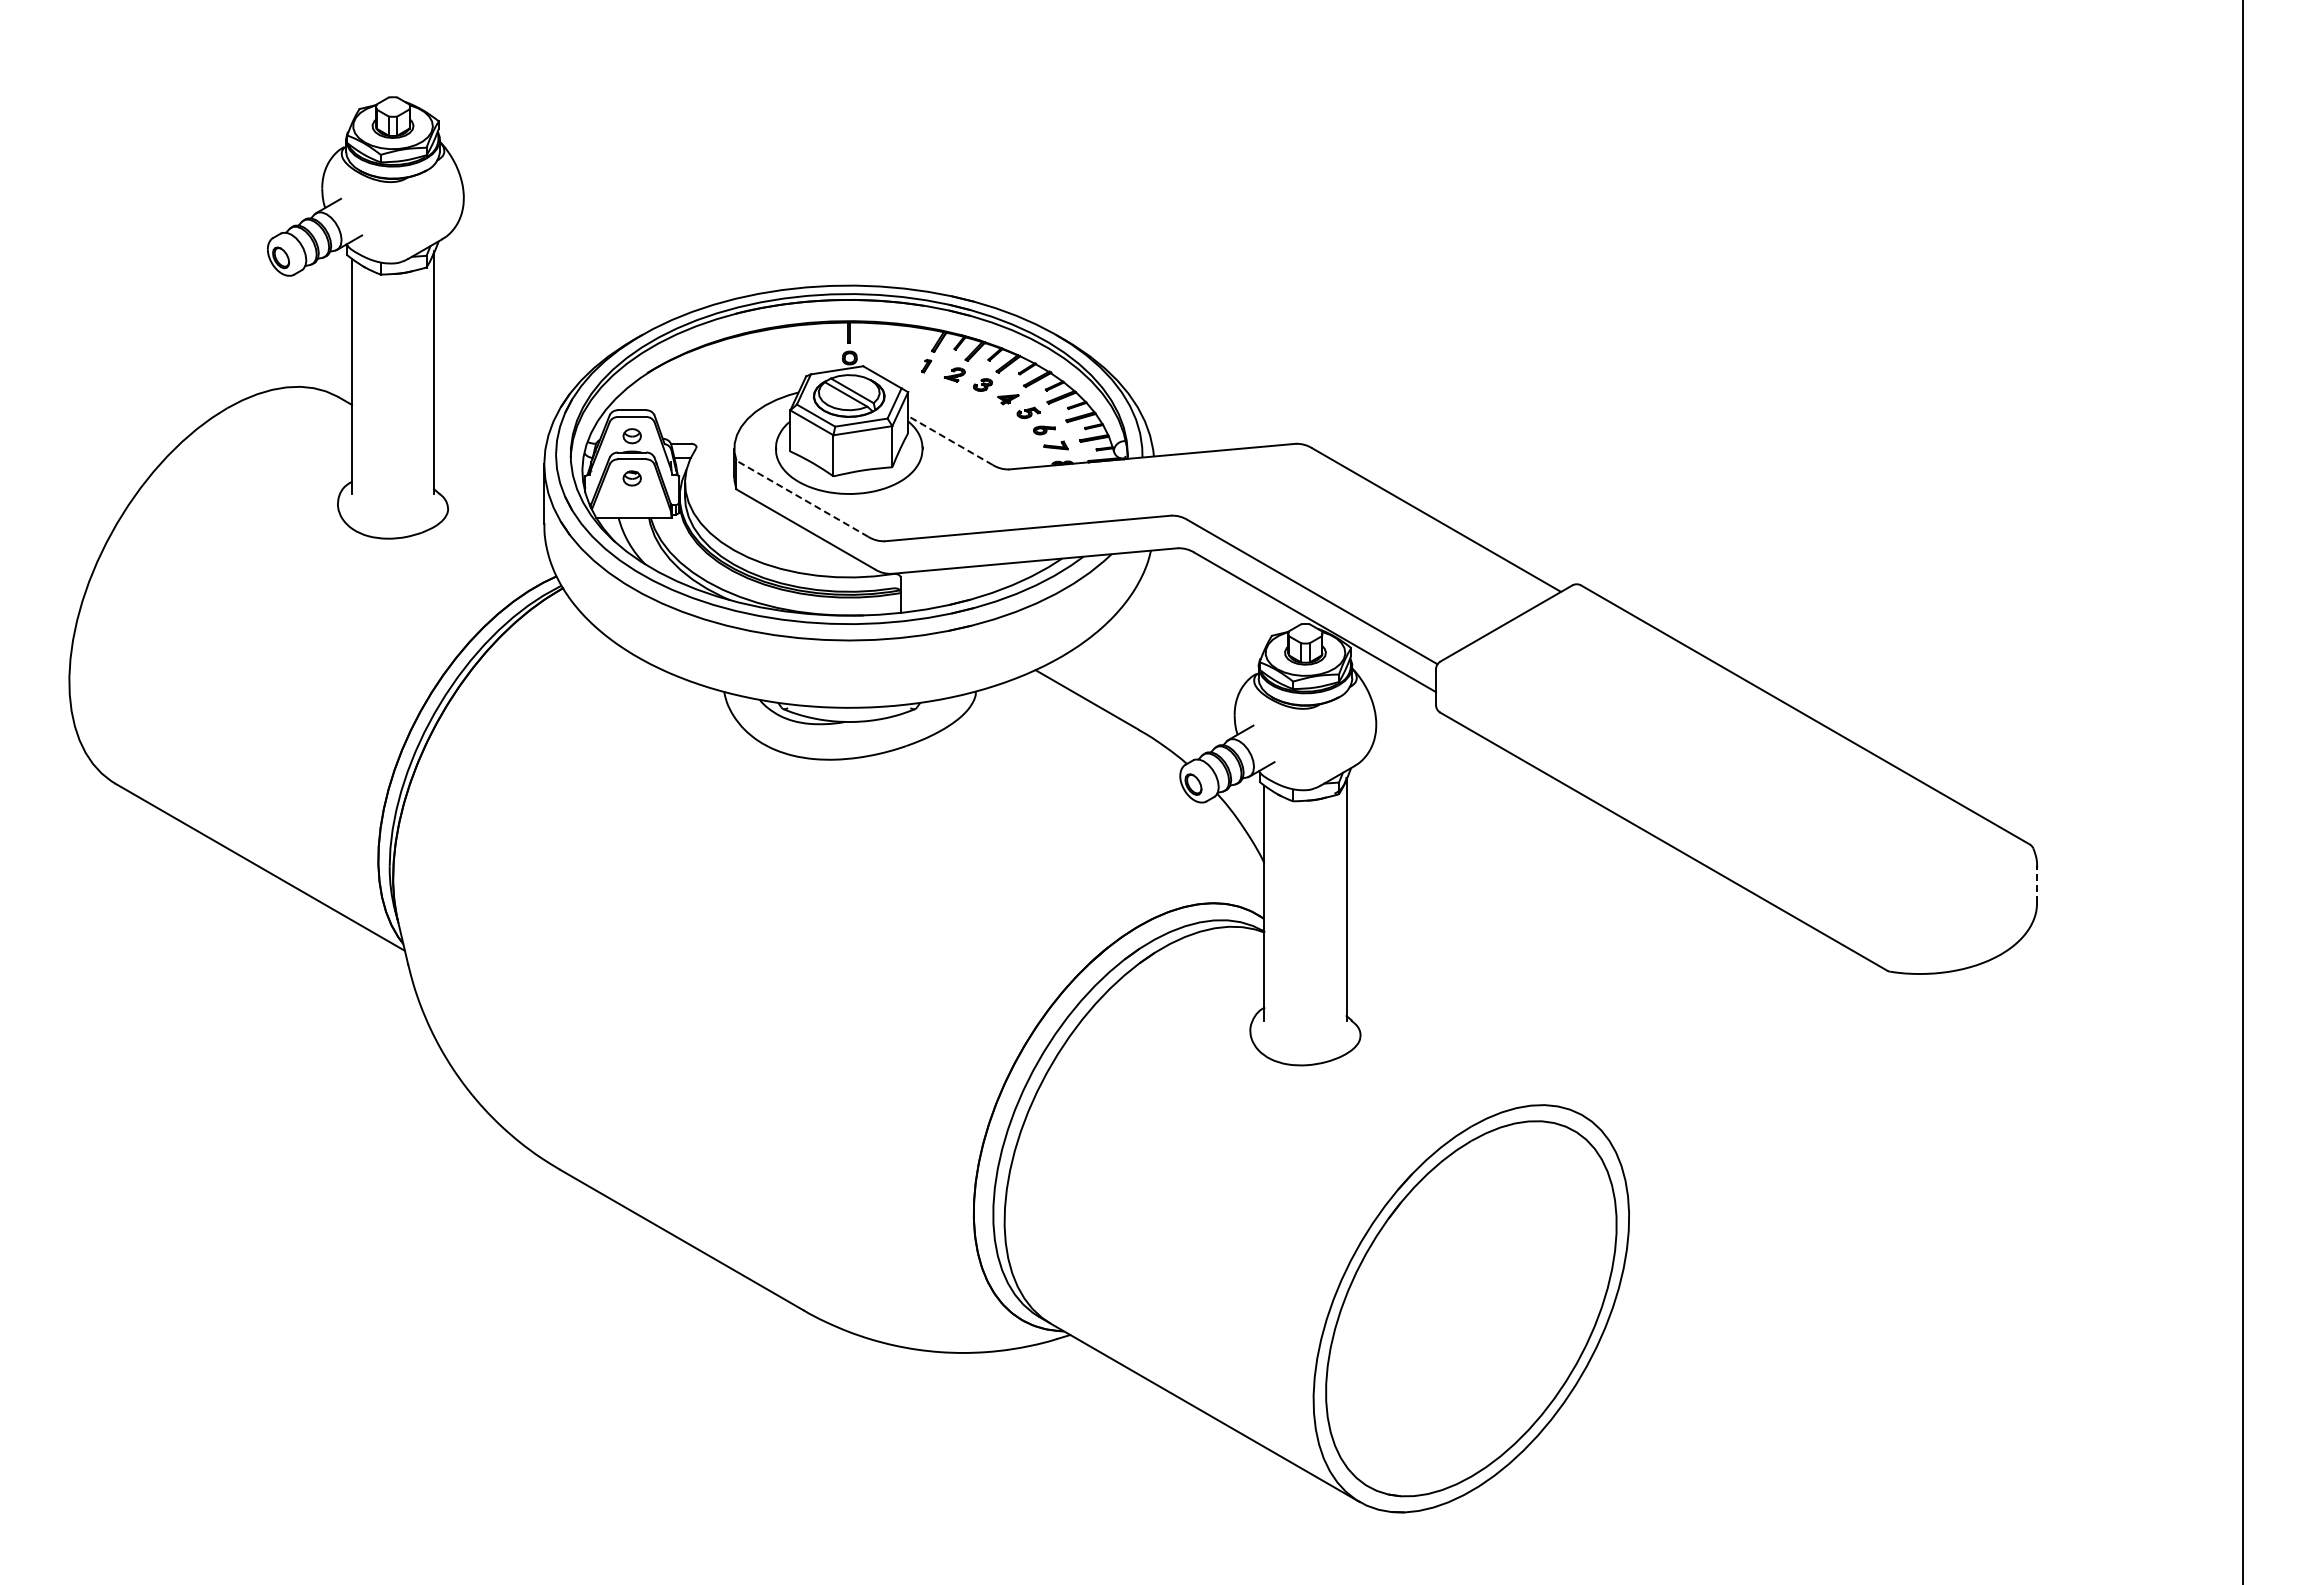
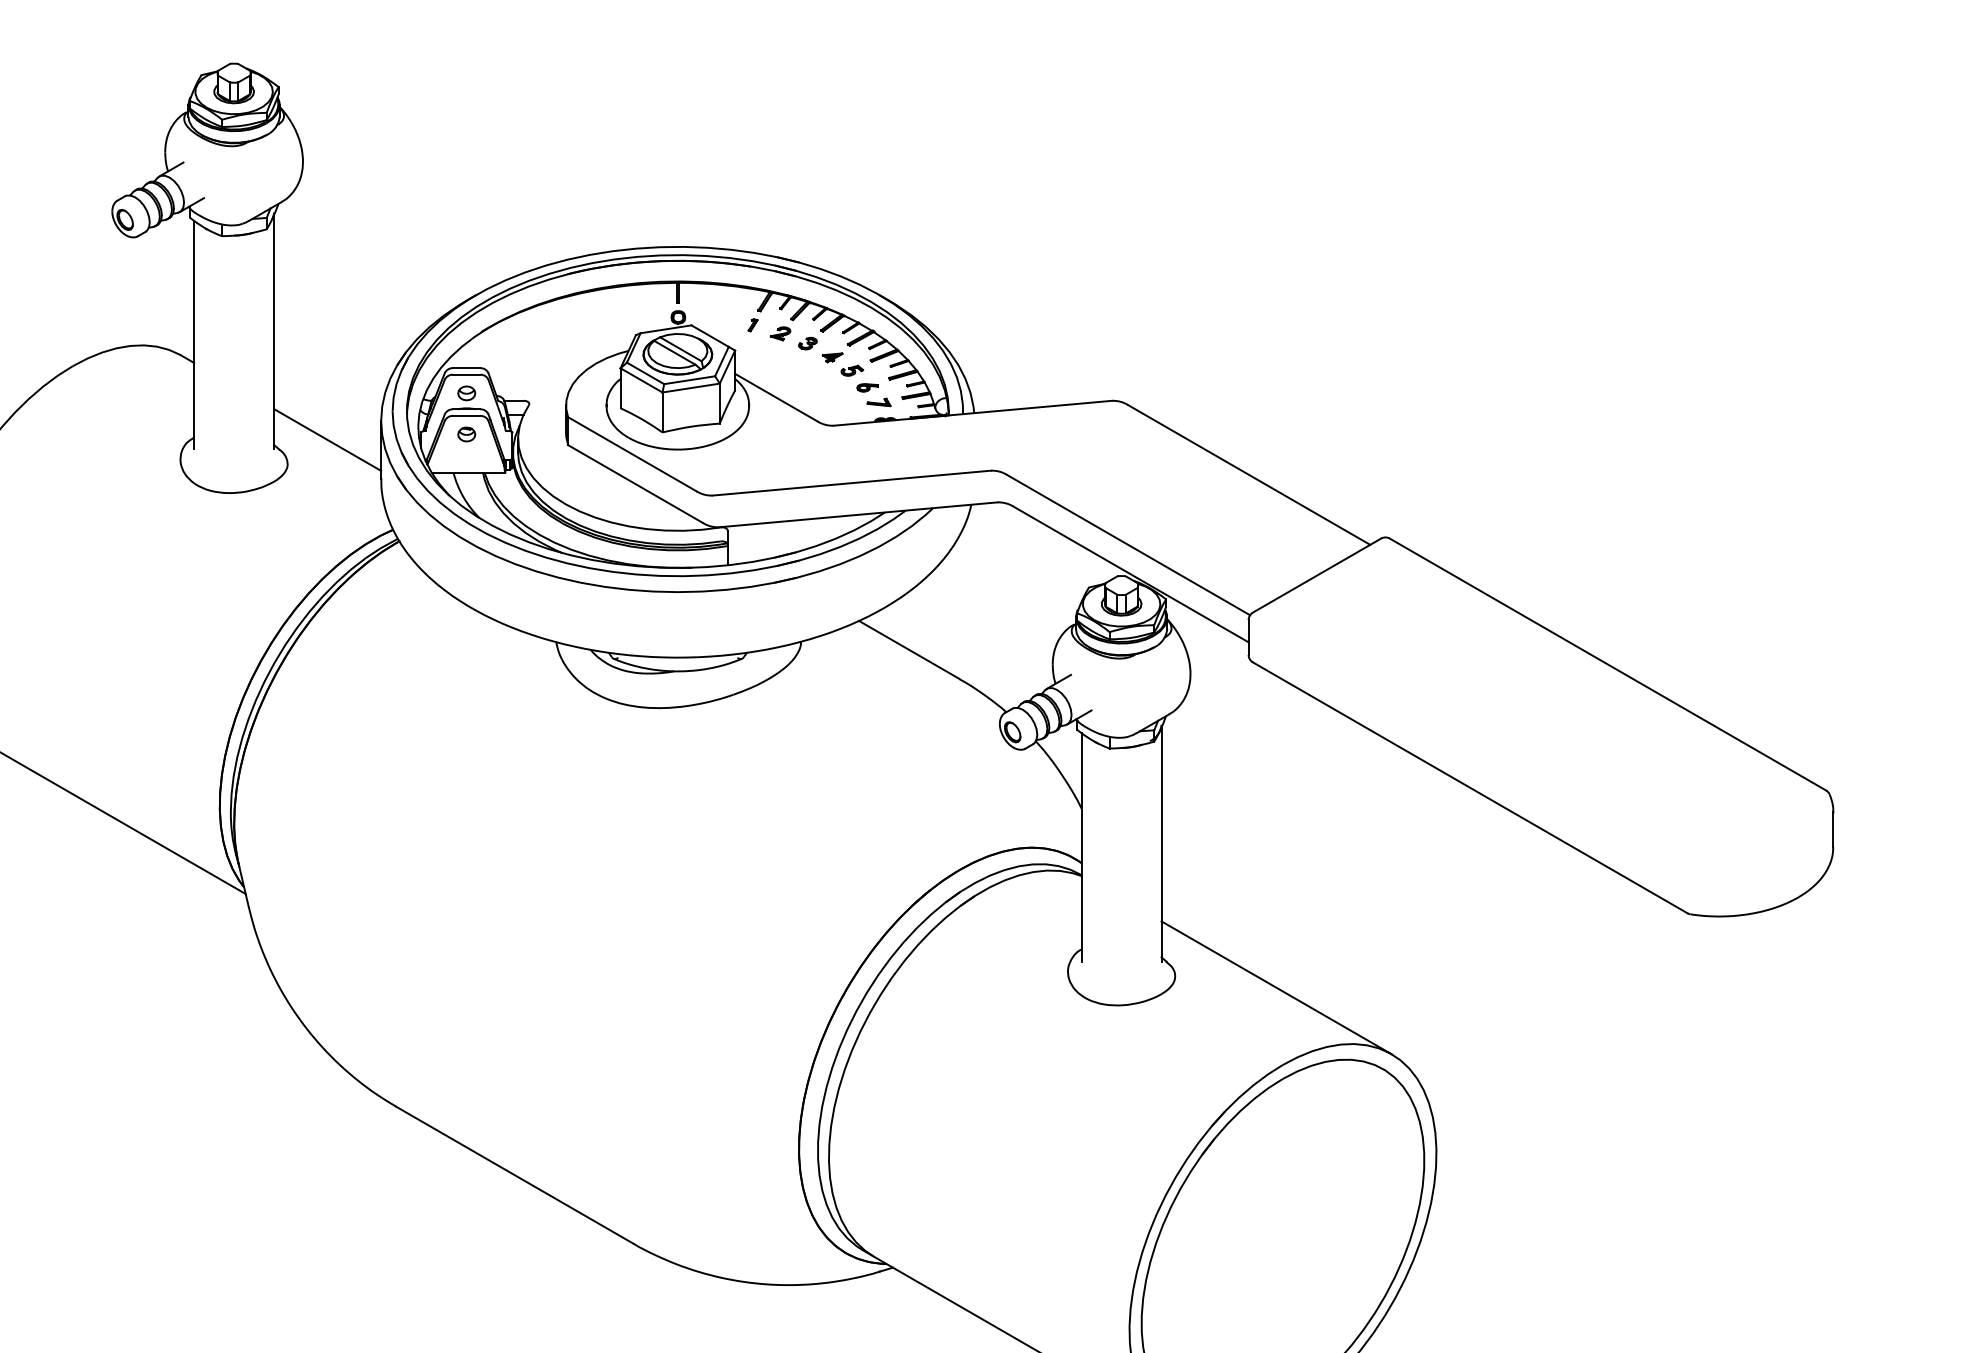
line: (950, 440) -> (776, 397), dashed -> solid
line: (489, 483) -> (327, 439), added
line: (801, 498) -> (631, 453), dashed -> solid
line: (2037, 884) -> (1833, 829), dashed -> solid
line: (1464, 1047) -> (1276, 988), added

